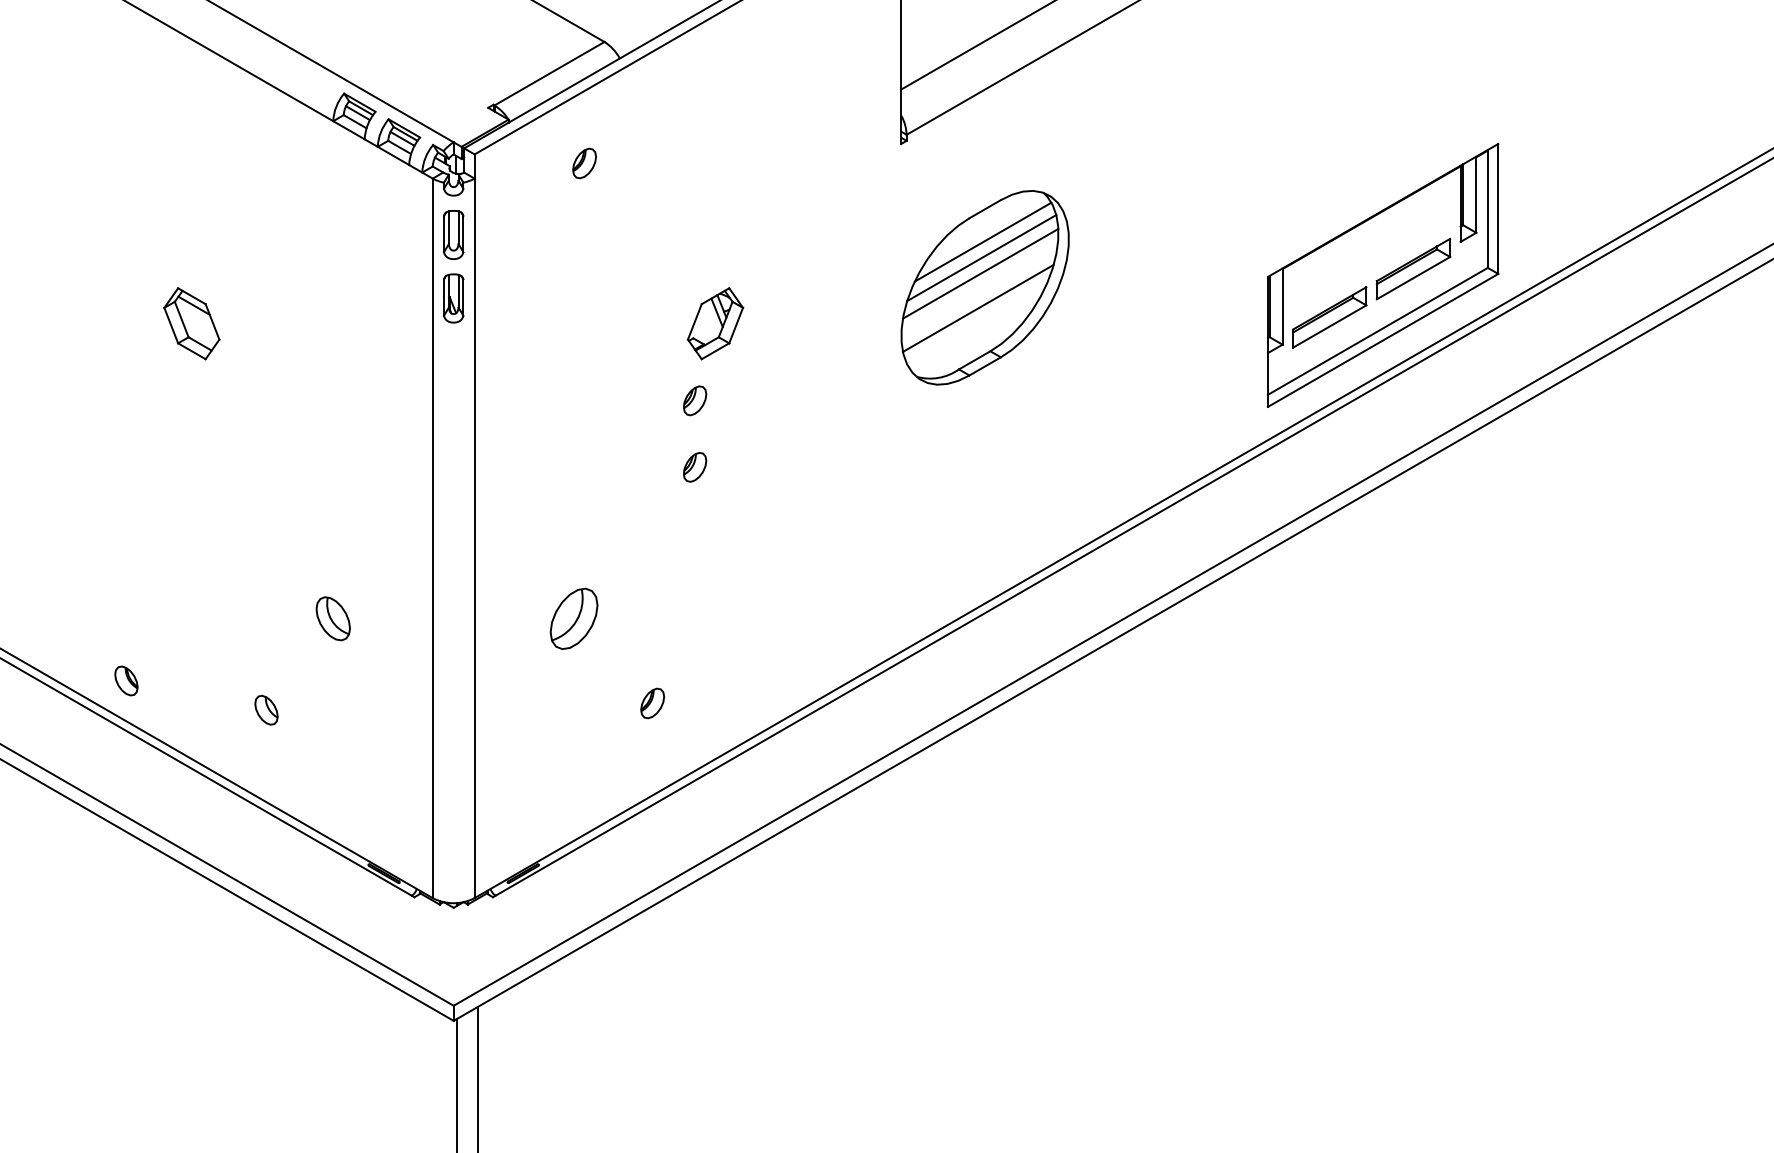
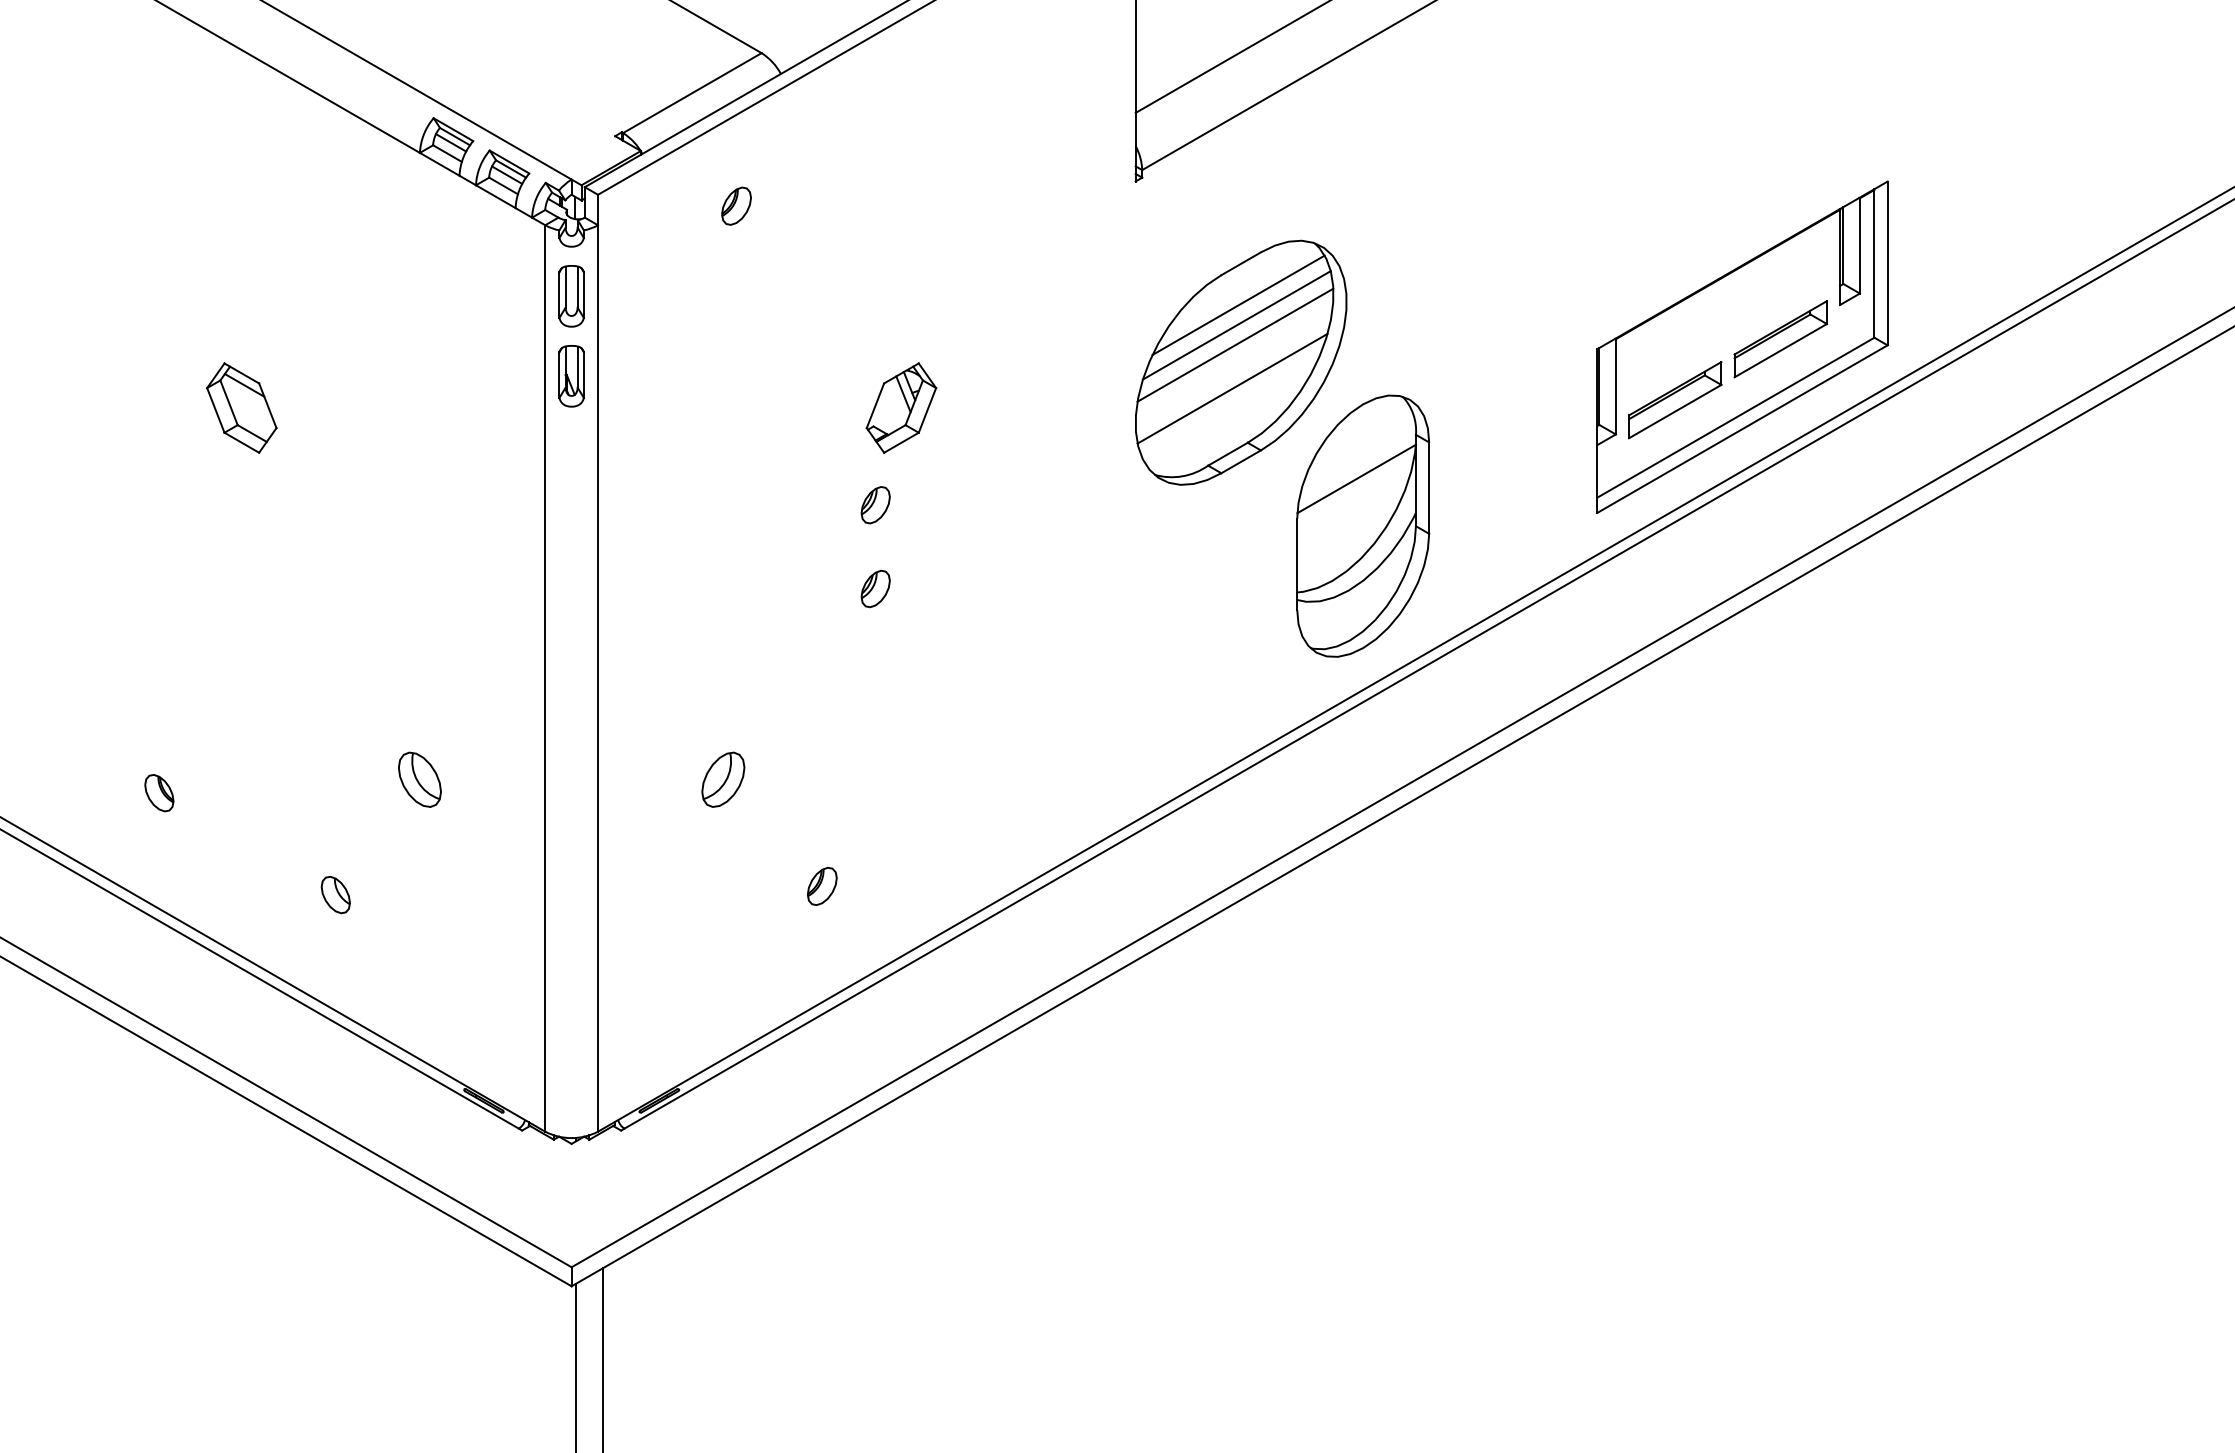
part: (1082, 416) -> (1363, 525), added
part: (574, 618) -> (723, 779), size x0.71
part: (126, 681) -> (159, 793), moved

